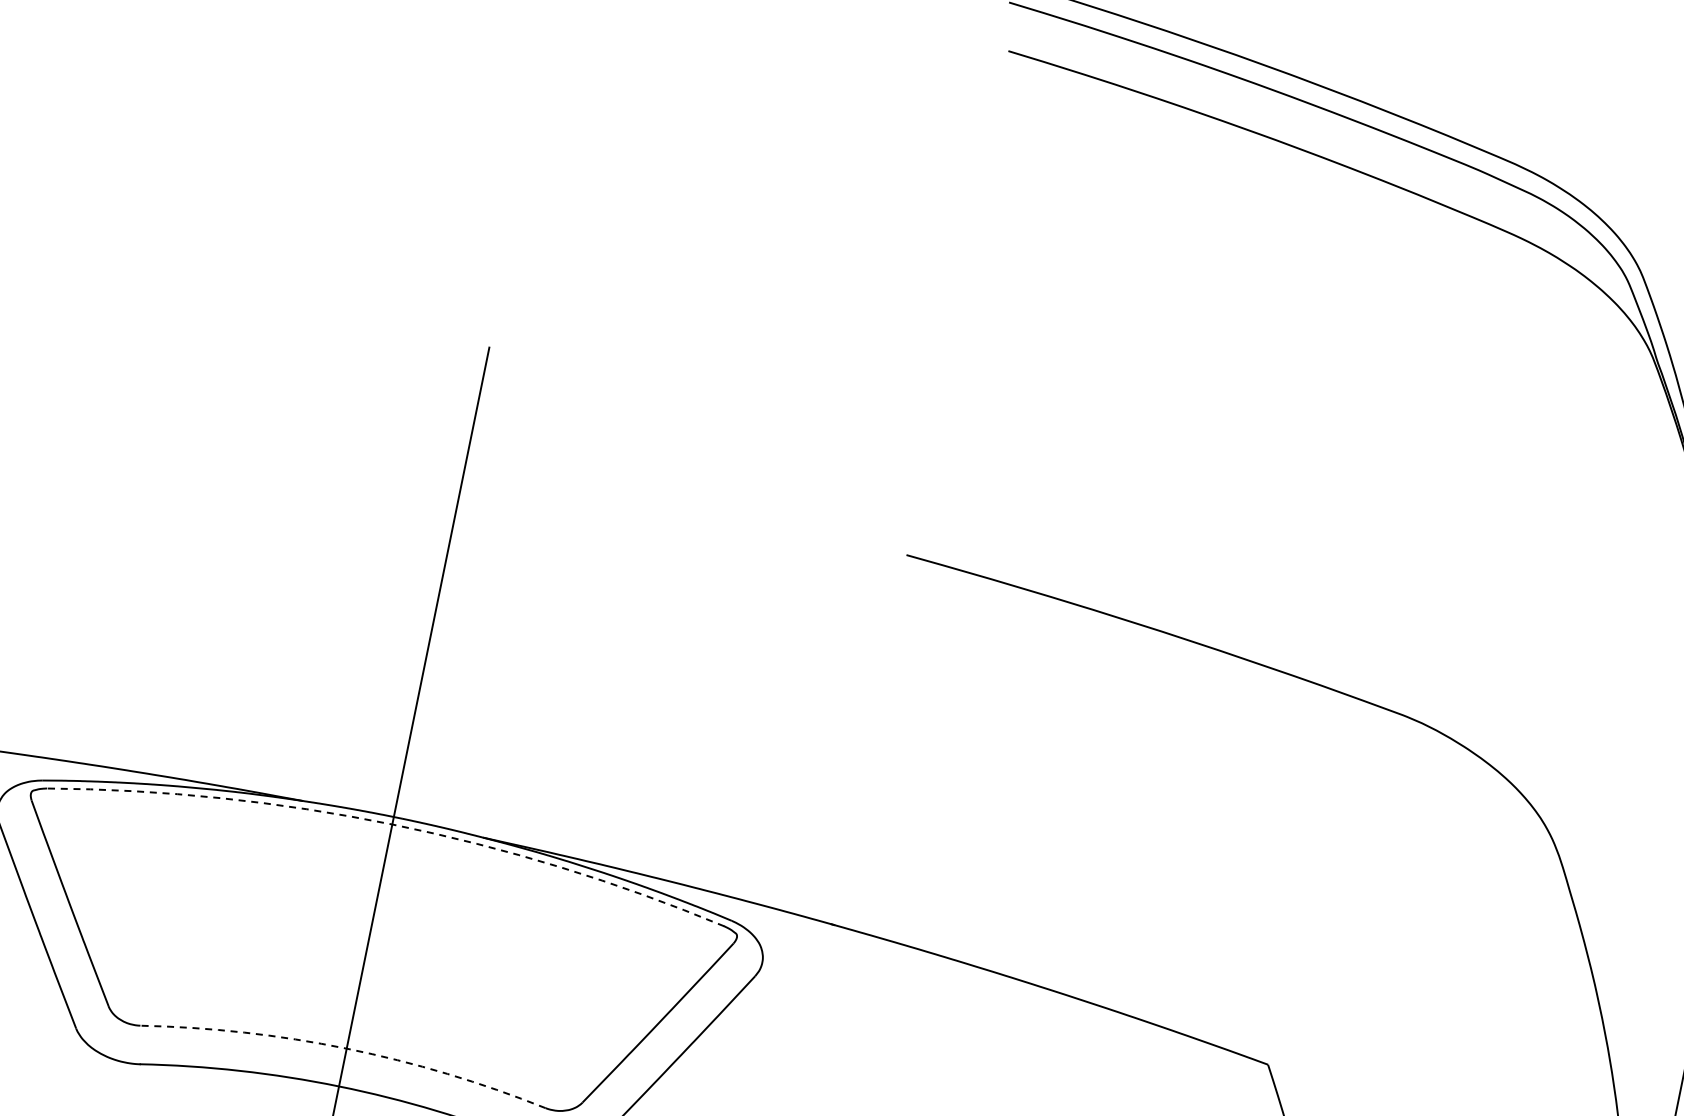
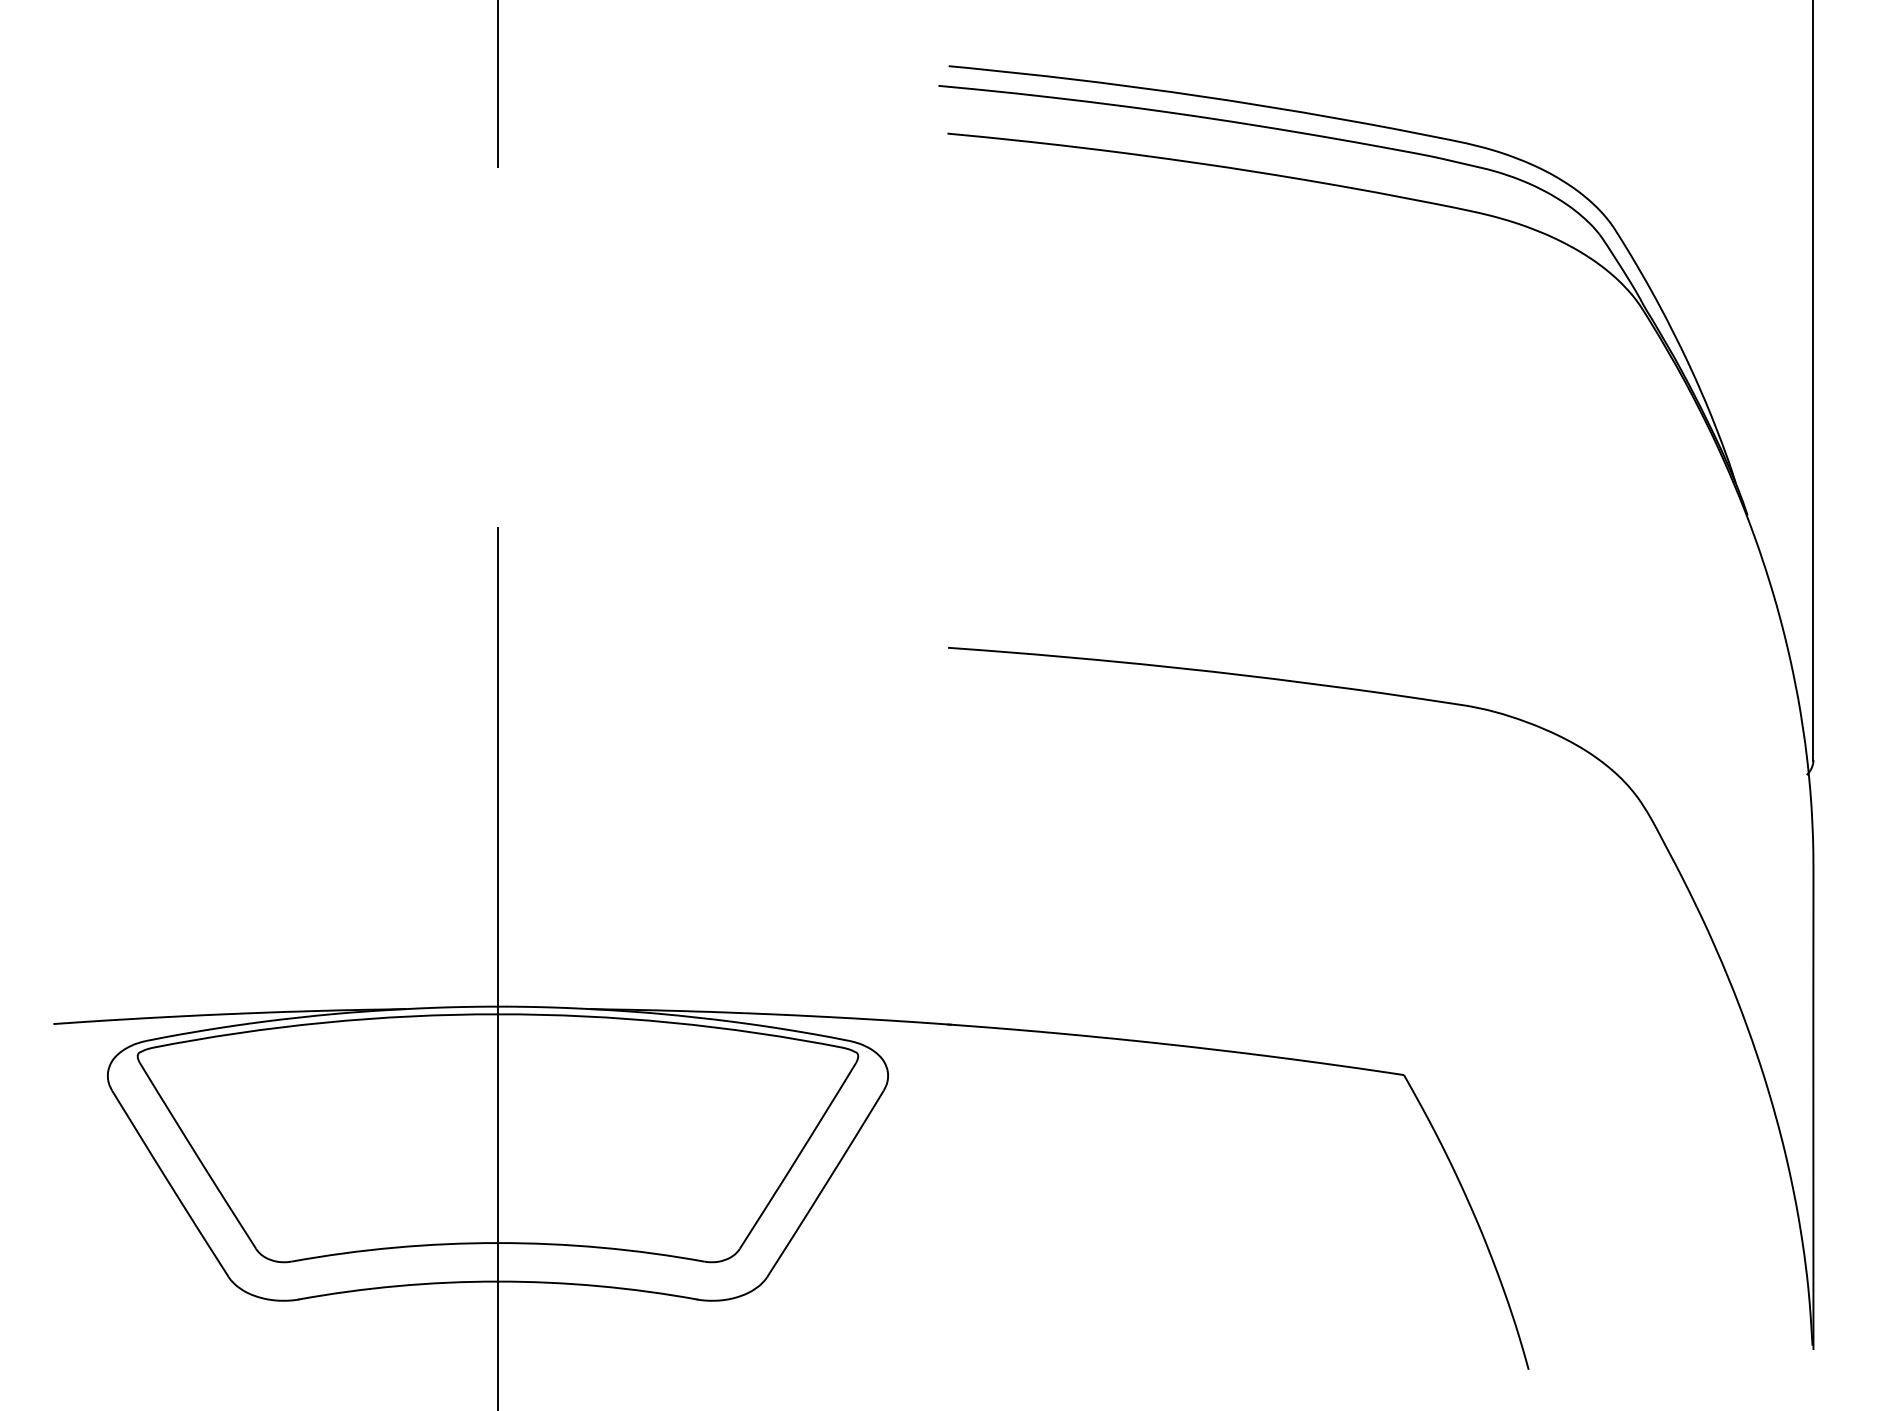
arc: (391, 824) -> (497, 1014), dashed -> solid
arc: (346, 1049) -> (497, 1243), dashed -> solid

